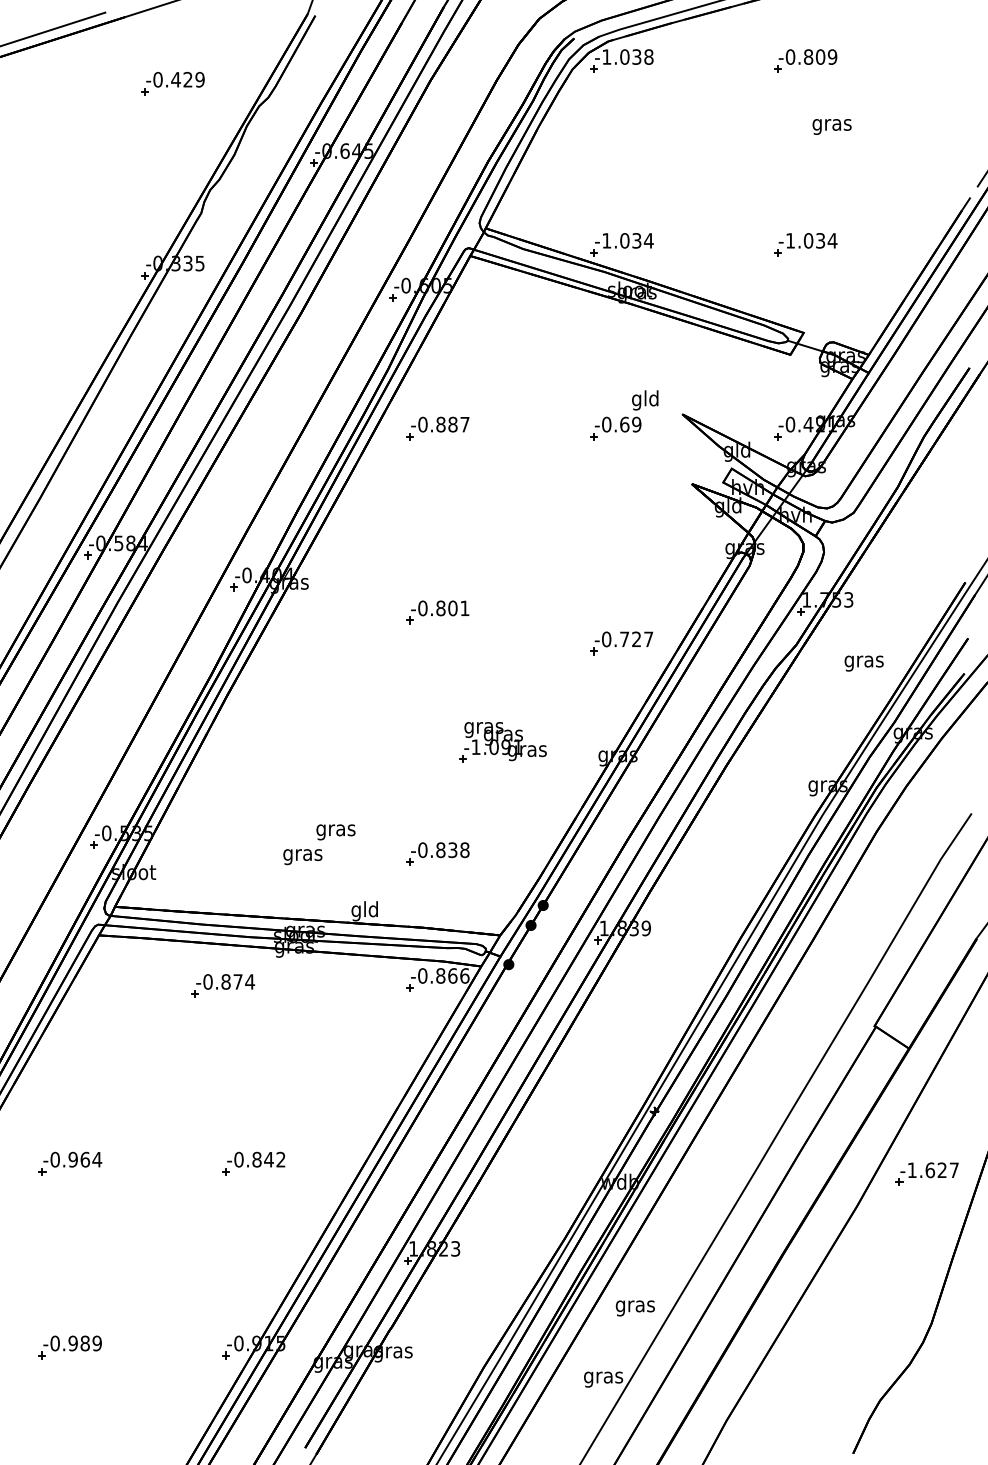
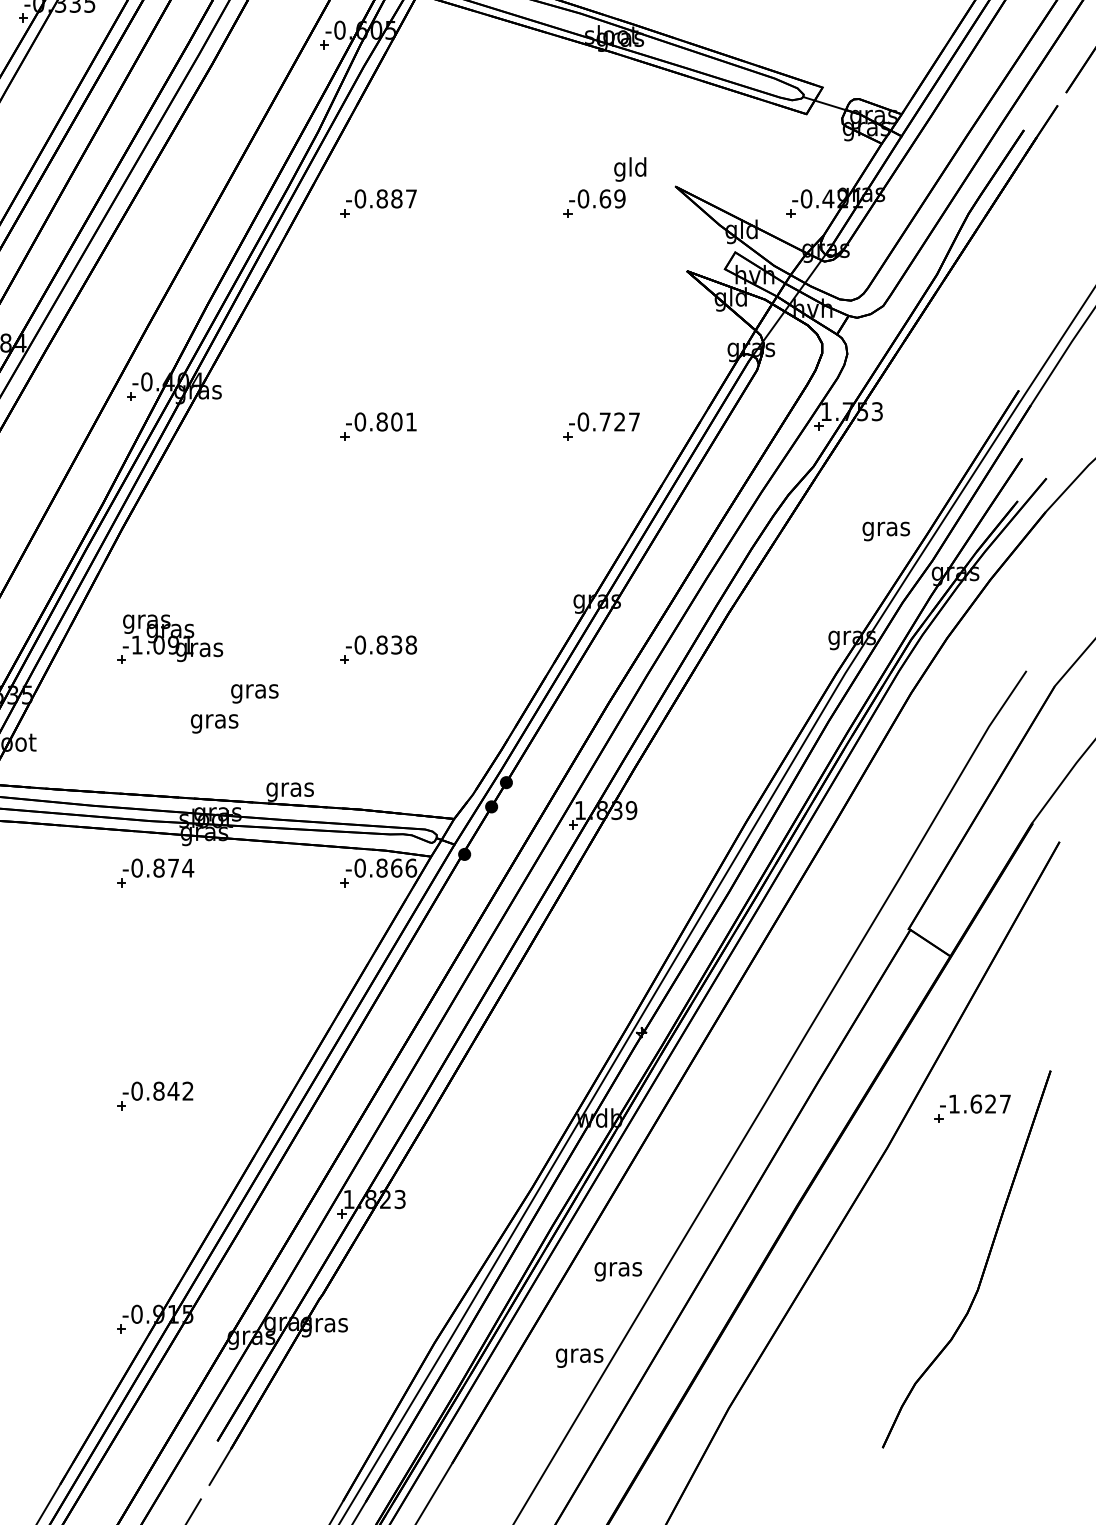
part: (621, 643) -> (601, 426), moved
text: (863, 663) -> (885, 531), moved
part: (502, 742) -> (169, 639), moved
part: (437, 853) -> (378, 649), moved
text: (364, 911) -> (289, 789), gld -> gras
part: (222, 985) -> (154, 872), moved

